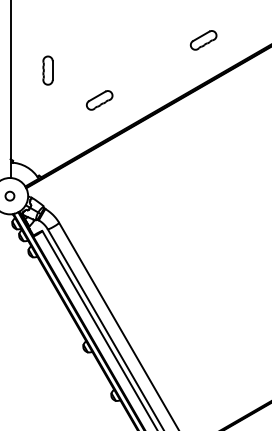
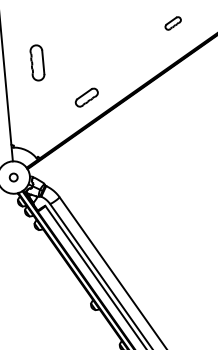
part: (203, 40) -> (173, 23), size x0.7
part: (47, 70) -> (36, 62), size x1.4
part: (99, 100) -> (86, 97), moved

